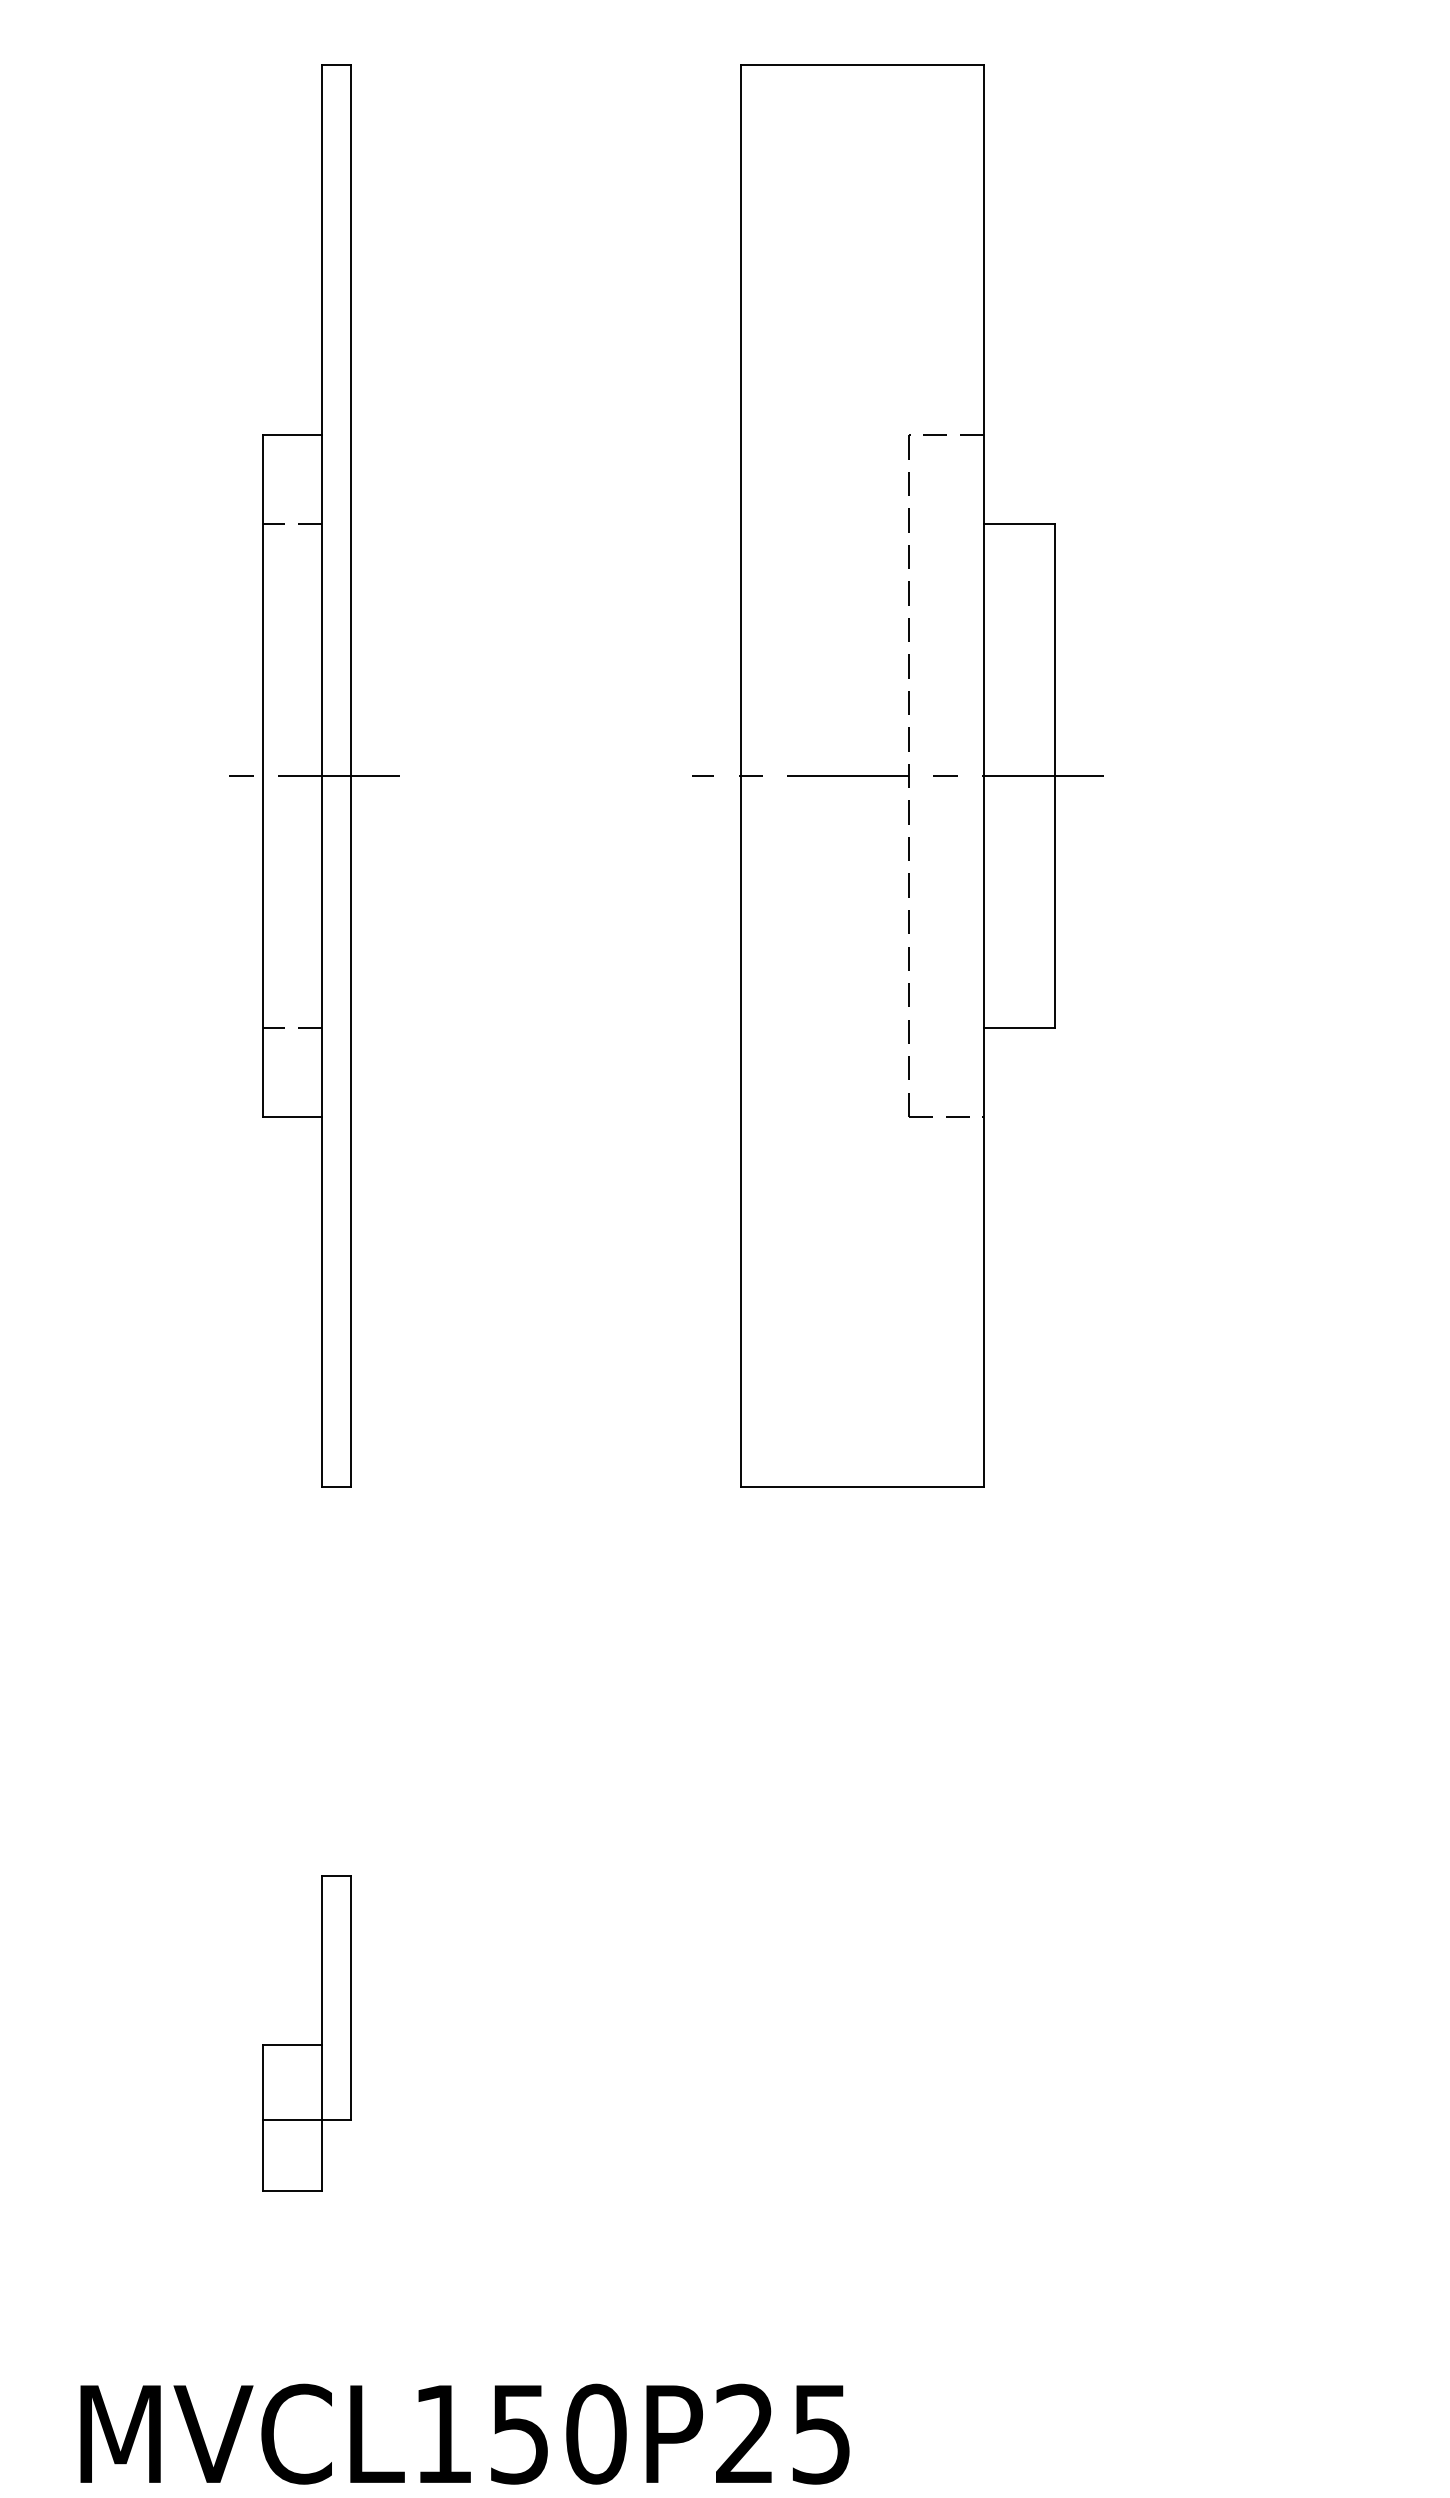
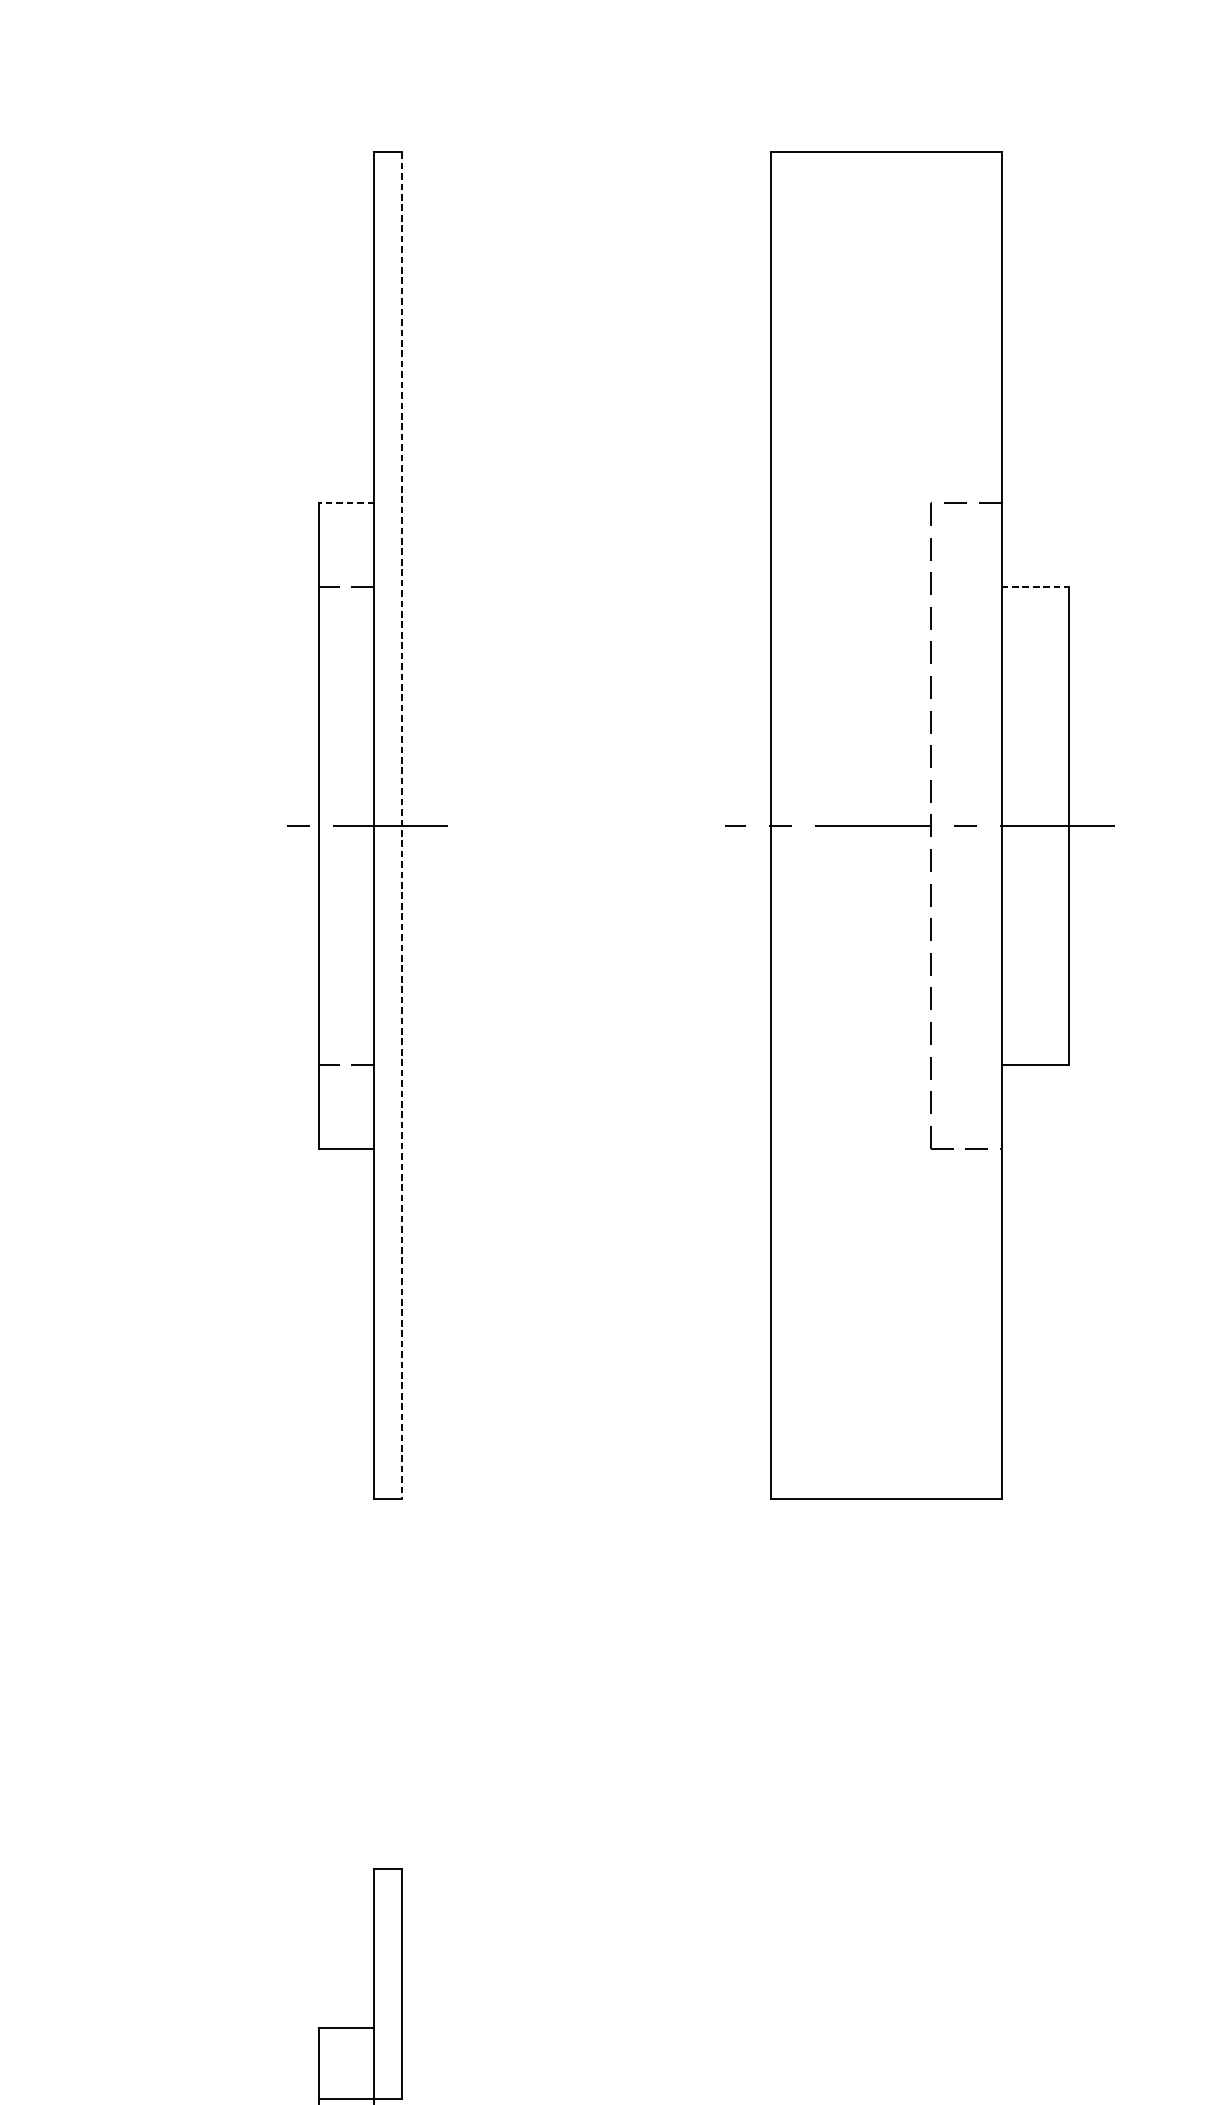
line: (292, 435) -> (346, 503), solid -> dashed
line: (1019, 523) -> (1035, 586), solid -> dashed
line: (351, 776) -> (402, 826), solid -> dashed

